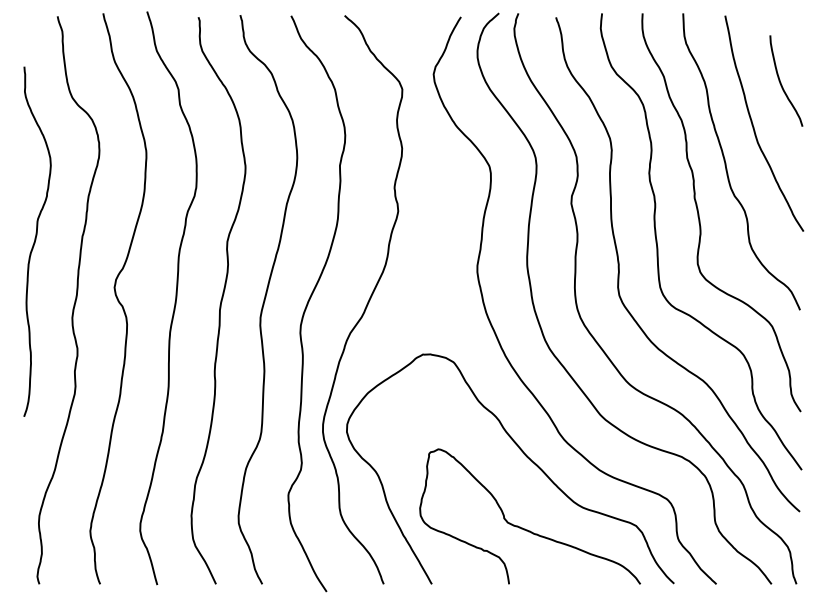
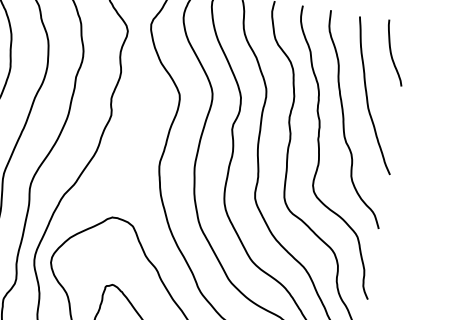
curve: (781, 82) -> (391, 53), moved

